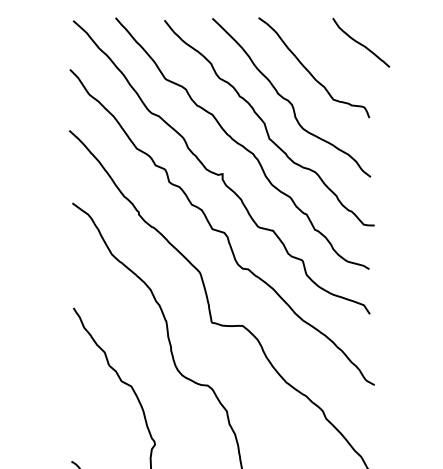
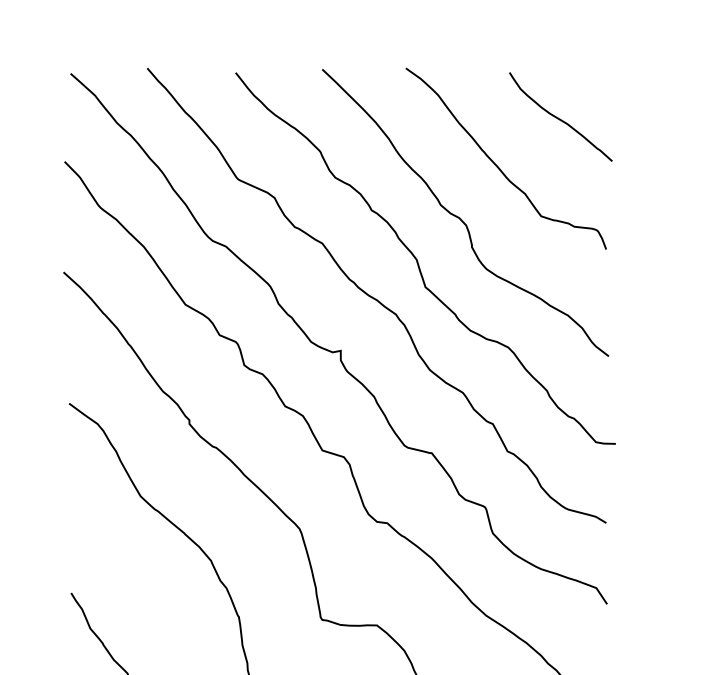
curve: (361, 43) -> (561, 118), moved

